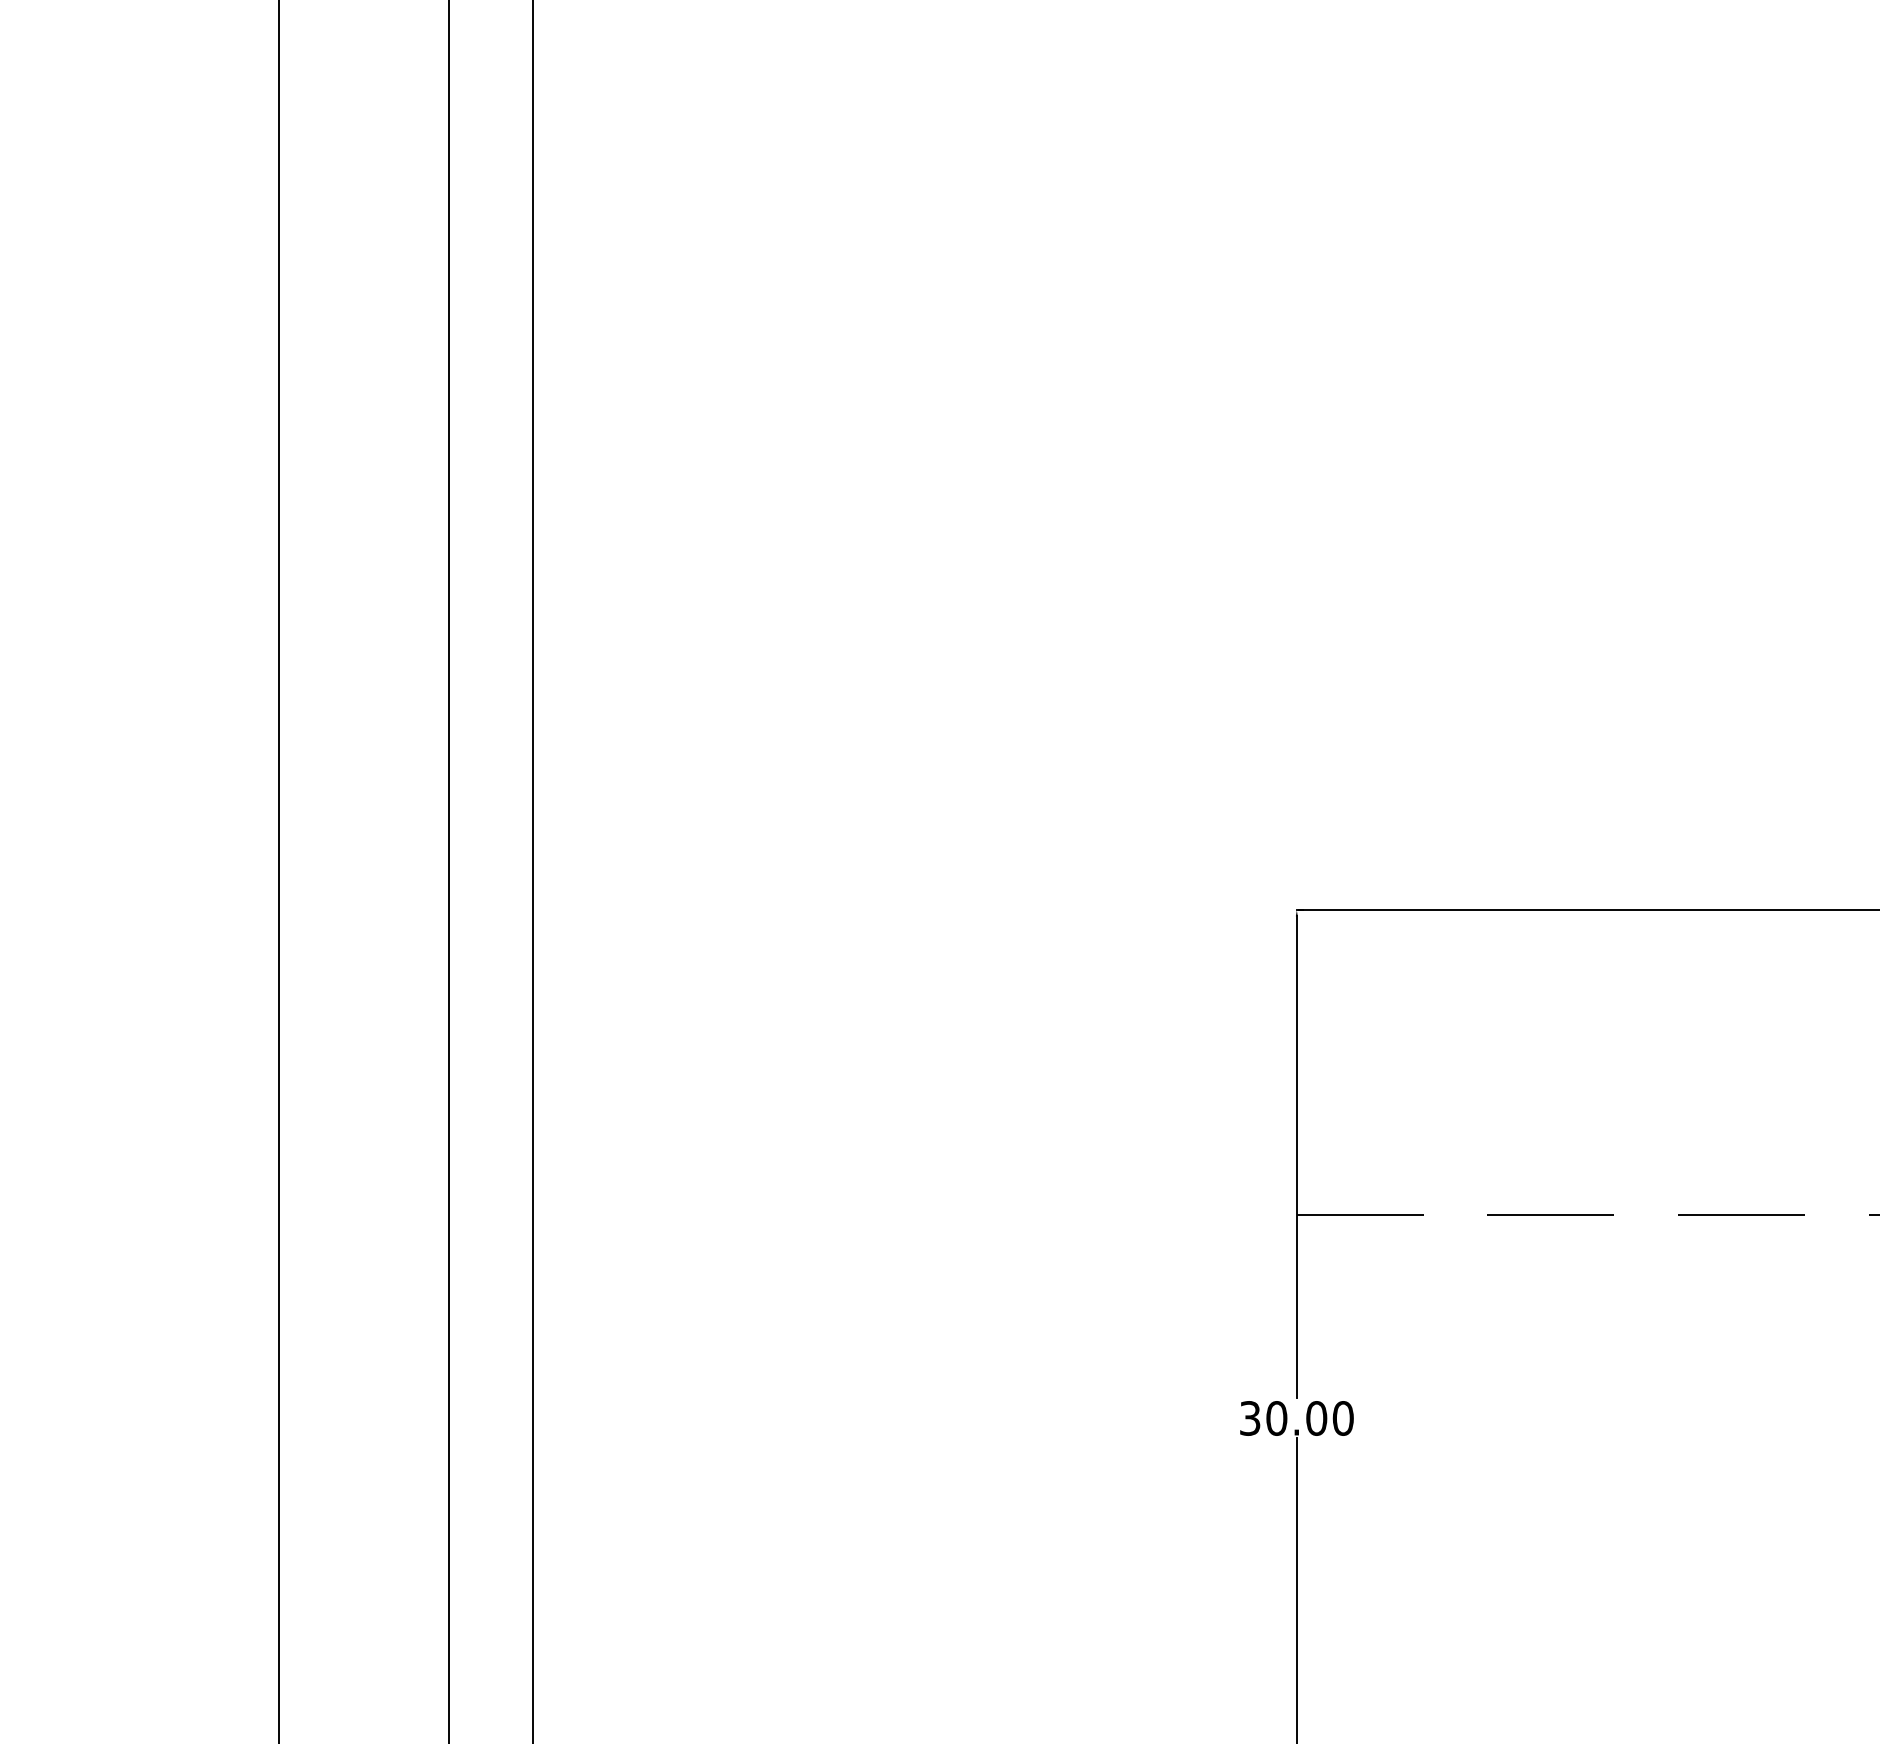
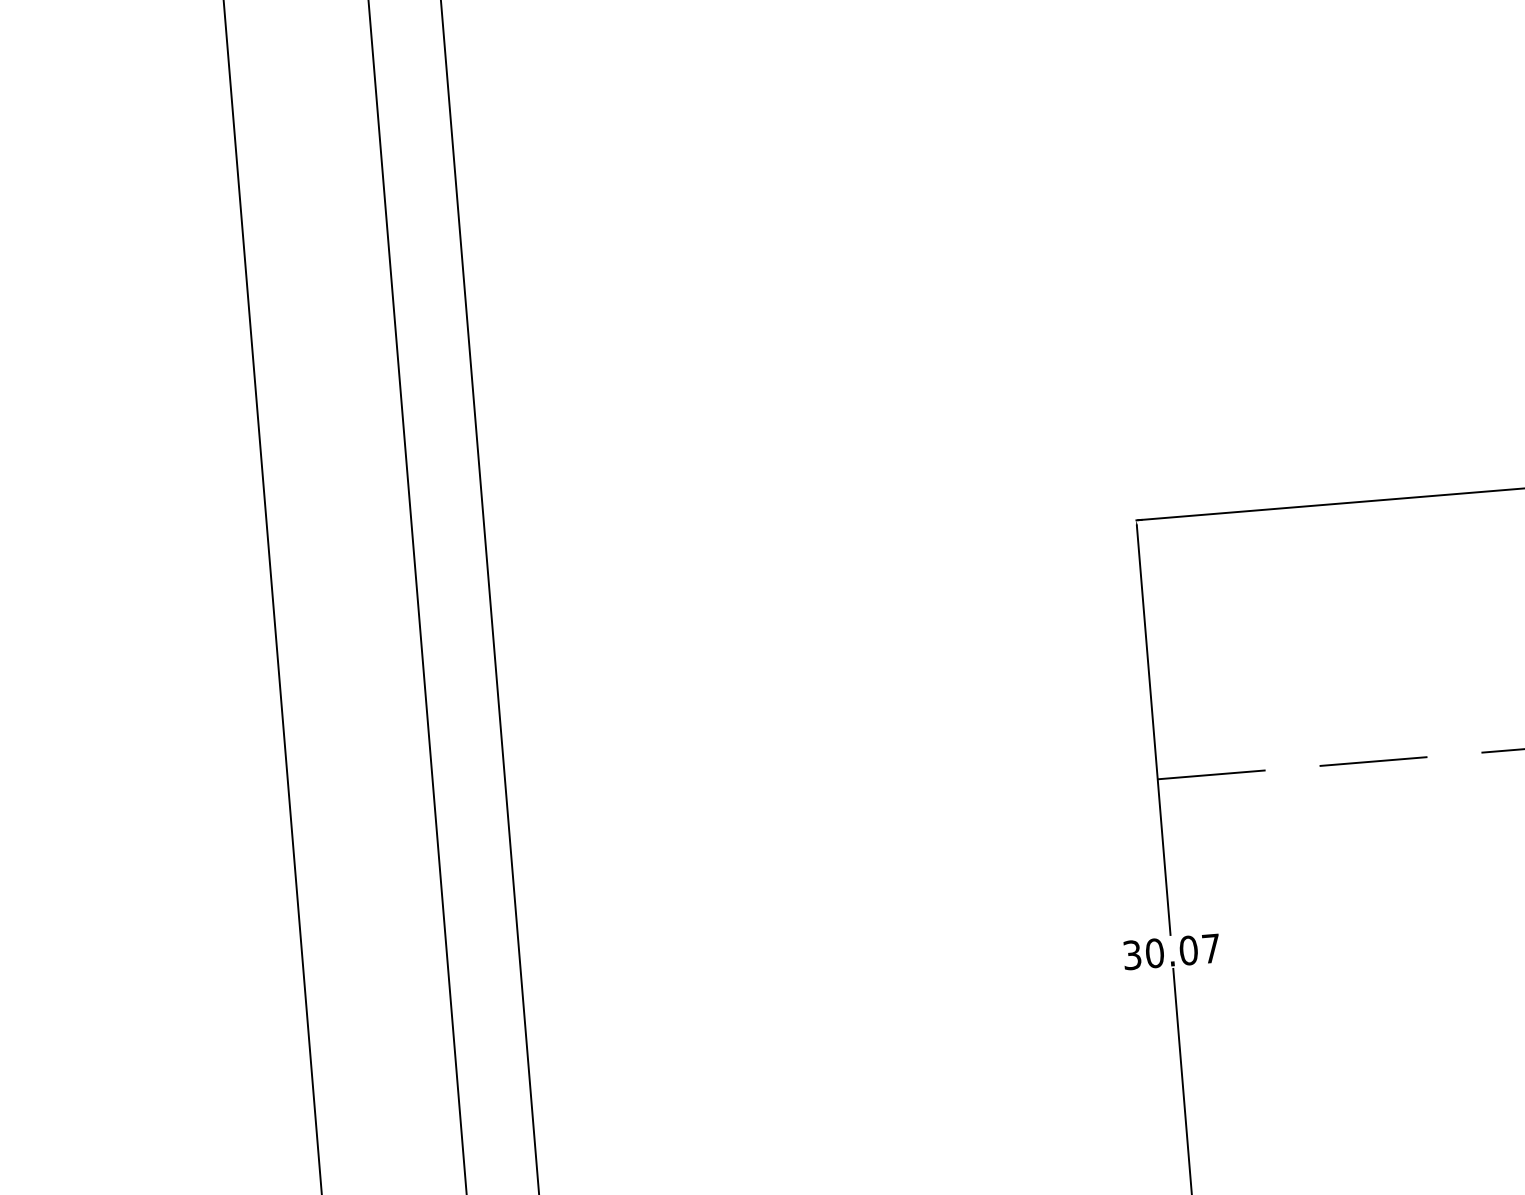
text: (1342, 1418) -> (1210, 948), 30.00 -> 30.07

